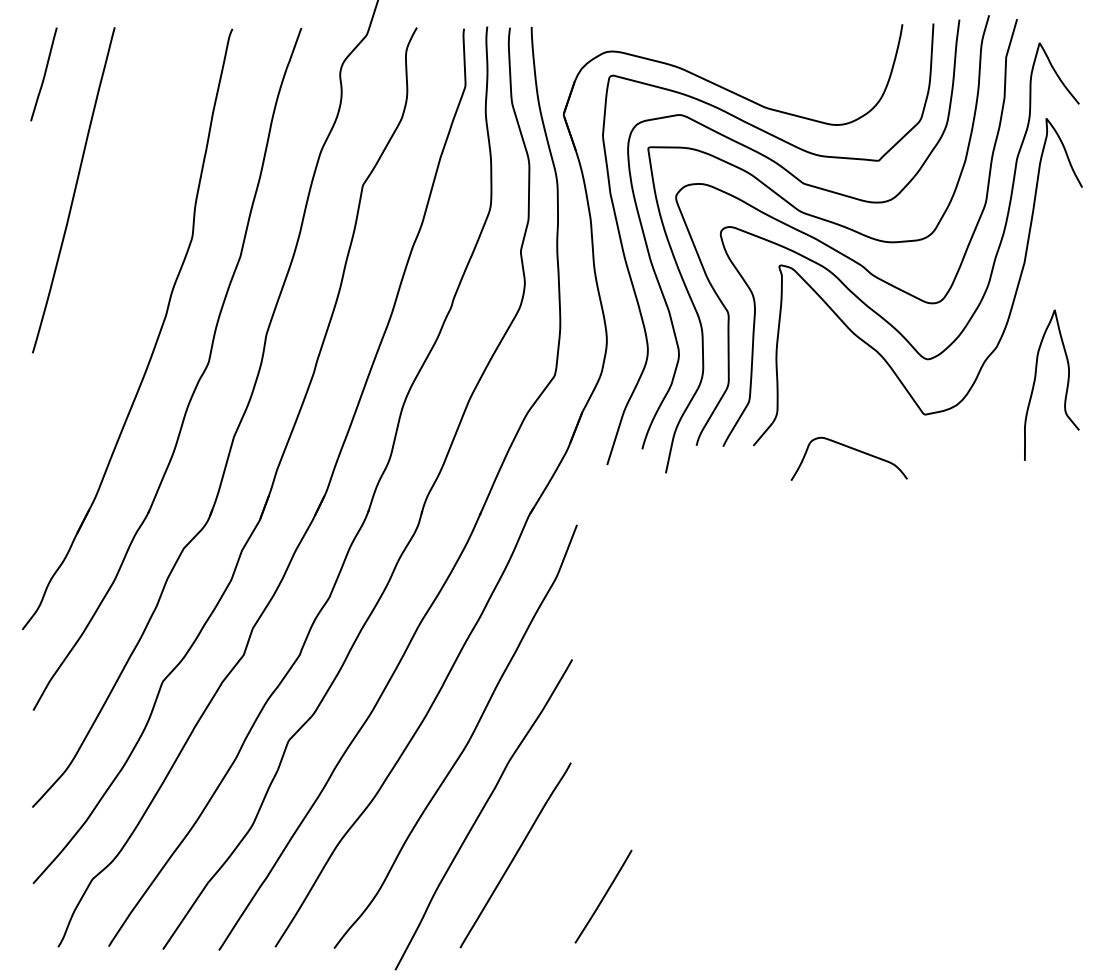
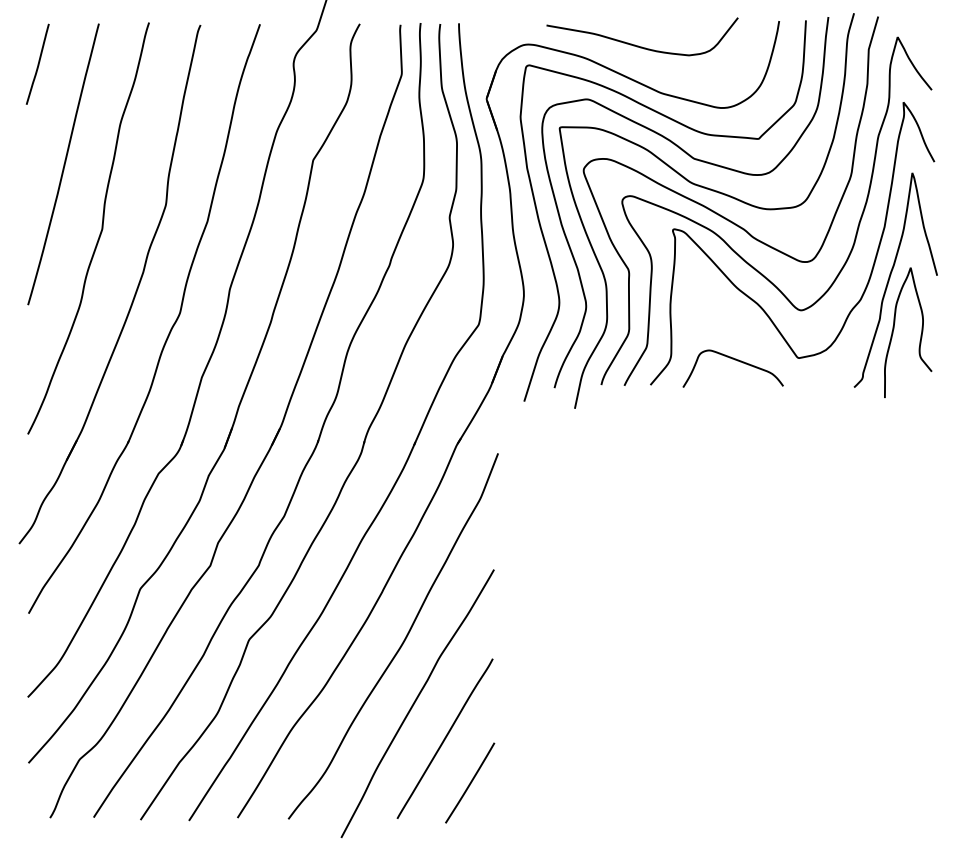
curve: (742, 53) -> (641, 46), added
curve: (116, 268) -> (100, 231), added
curve: (1031, 321) -> (890, 277), added
curve: (852, 449) -> (736, 360), moved
line: (603, 896) -> (470, 782), moved

